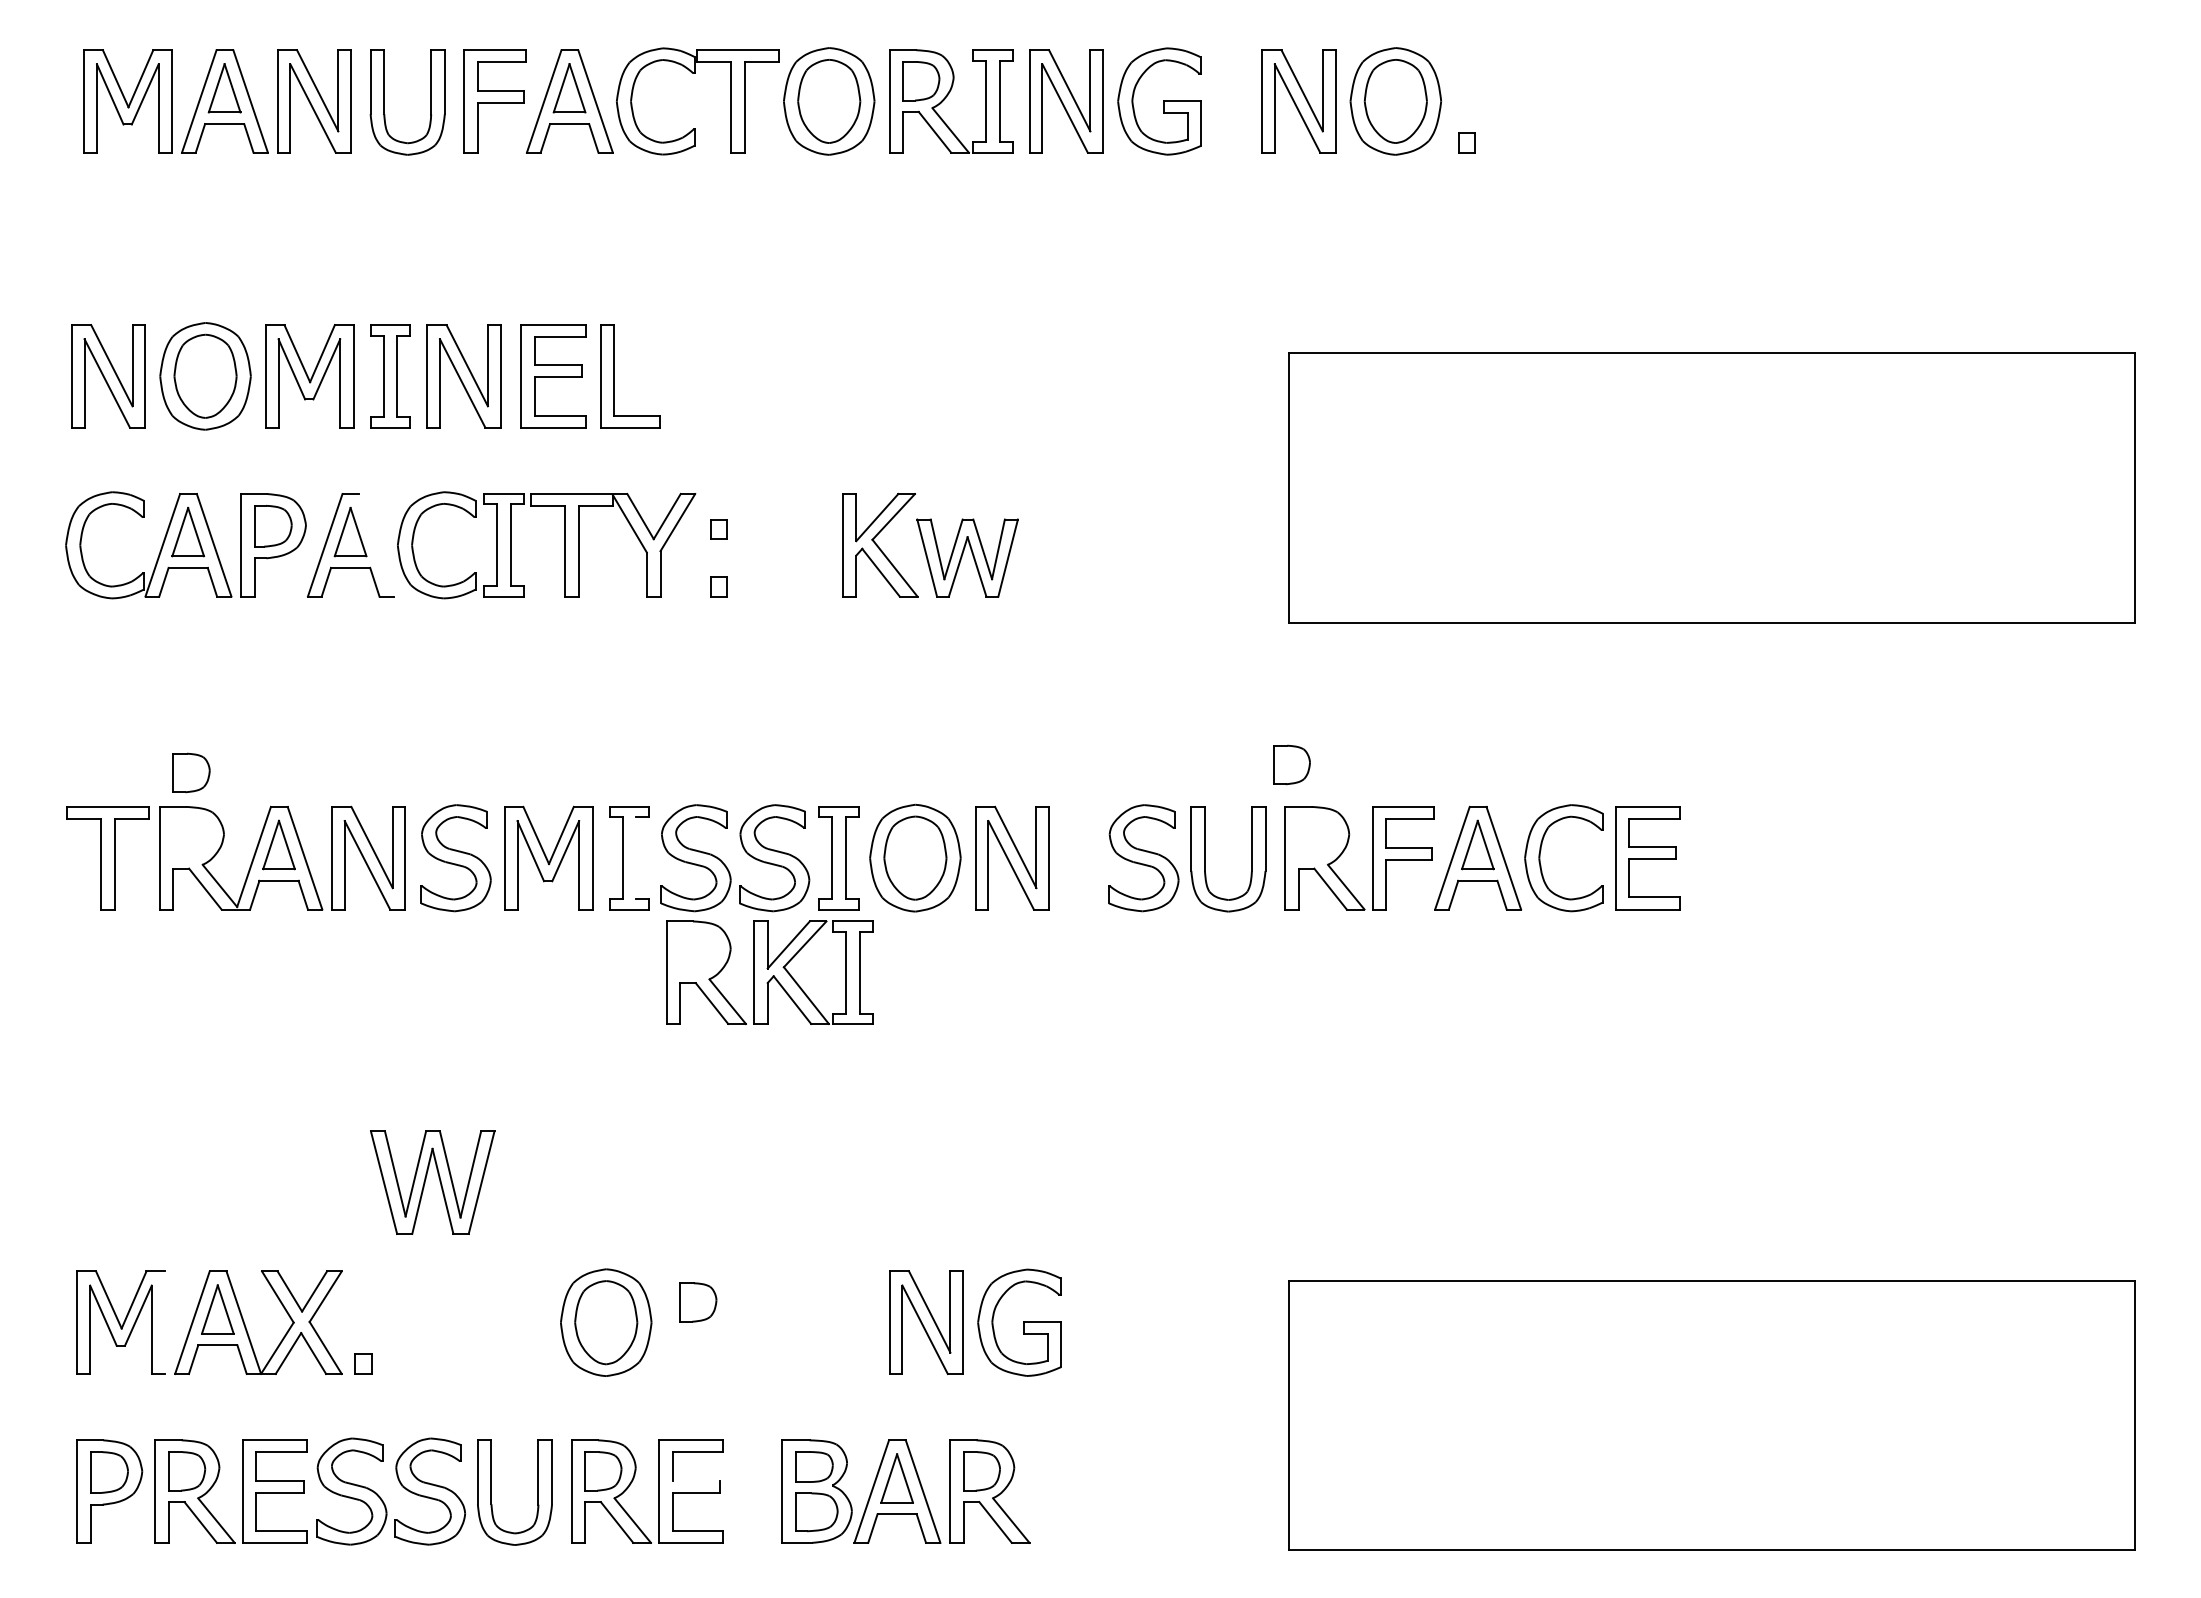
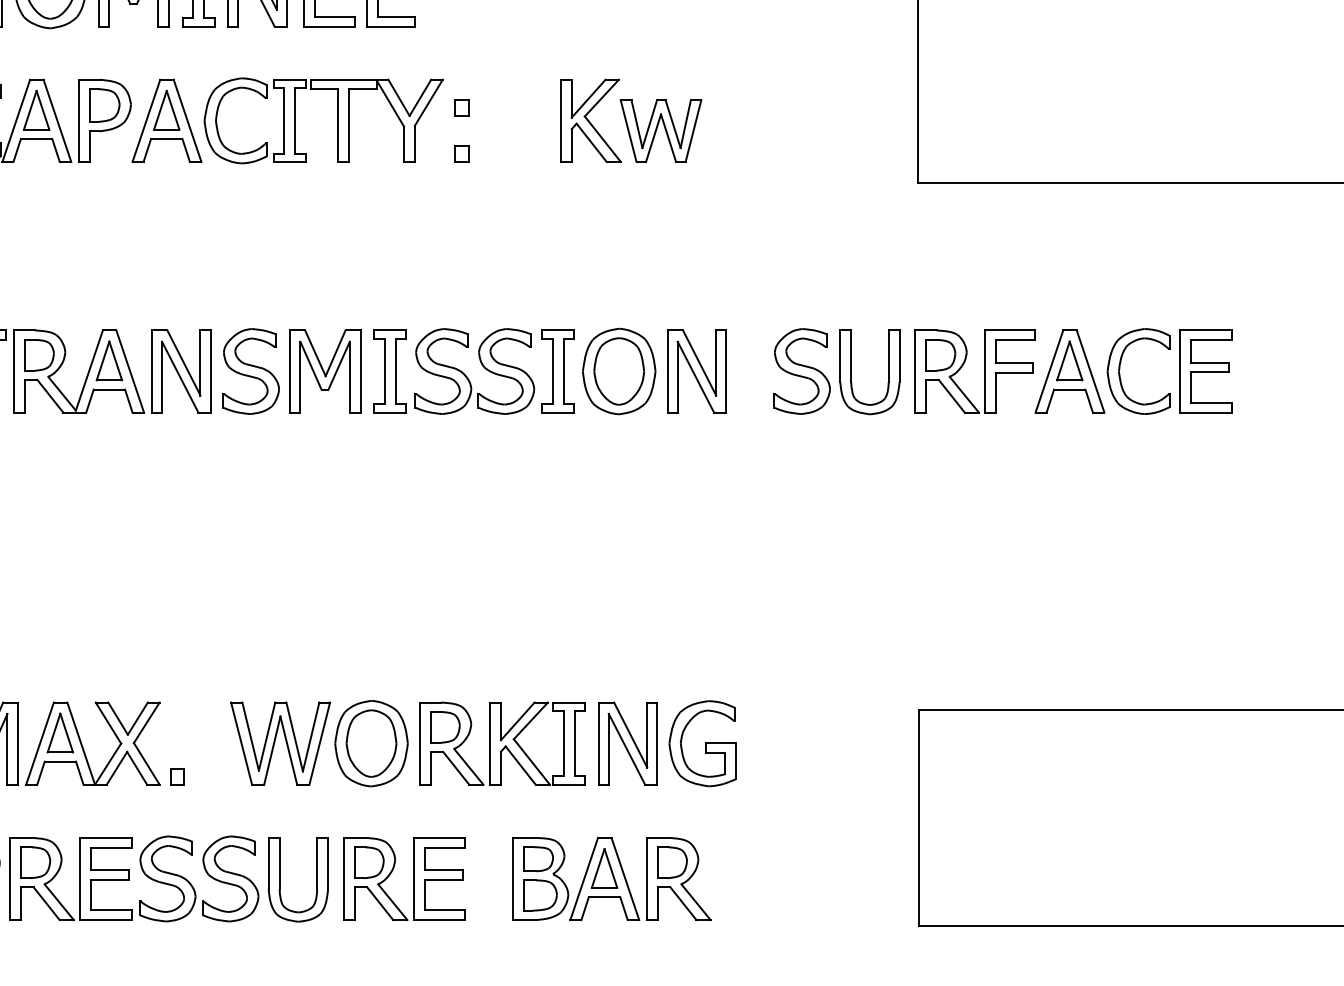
line: (376, 545) -> (187, 121), added
part: (1291, 764) -> (940, 354), moved
part: (191, 772) -> (39, 354), moved
line: (636, 858) -> (395, 371), added
part: (769, 972) -> (502, 743), moved
part: (426, 1179) -> (275, 741), moved
line: (165, 1322) -> (18, 743), added
line: (695, 1480) -> (443, 870), added

